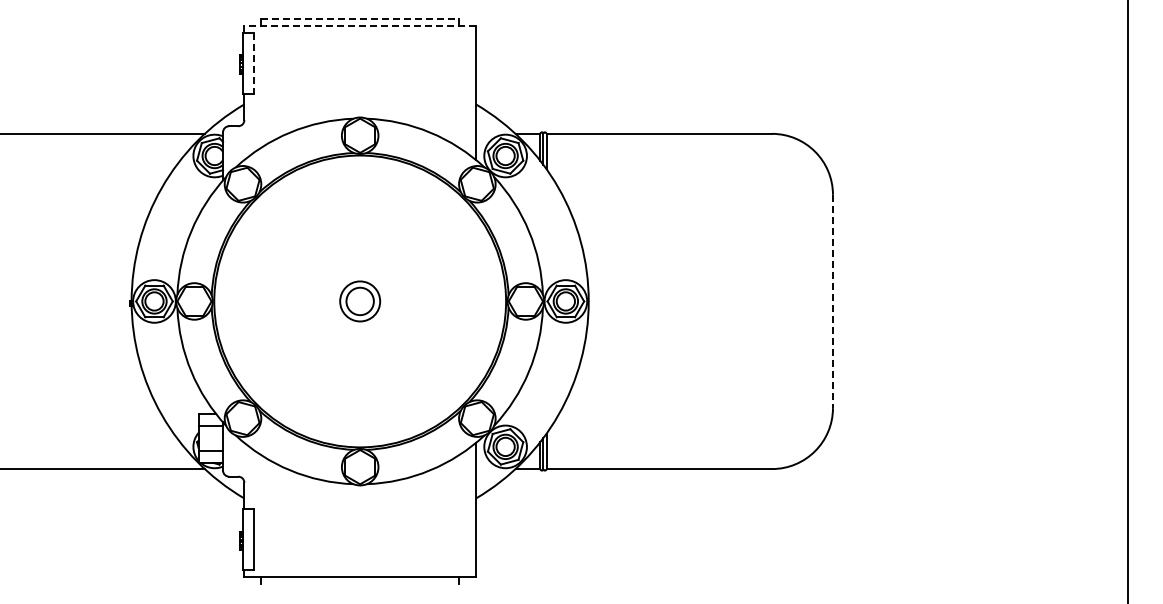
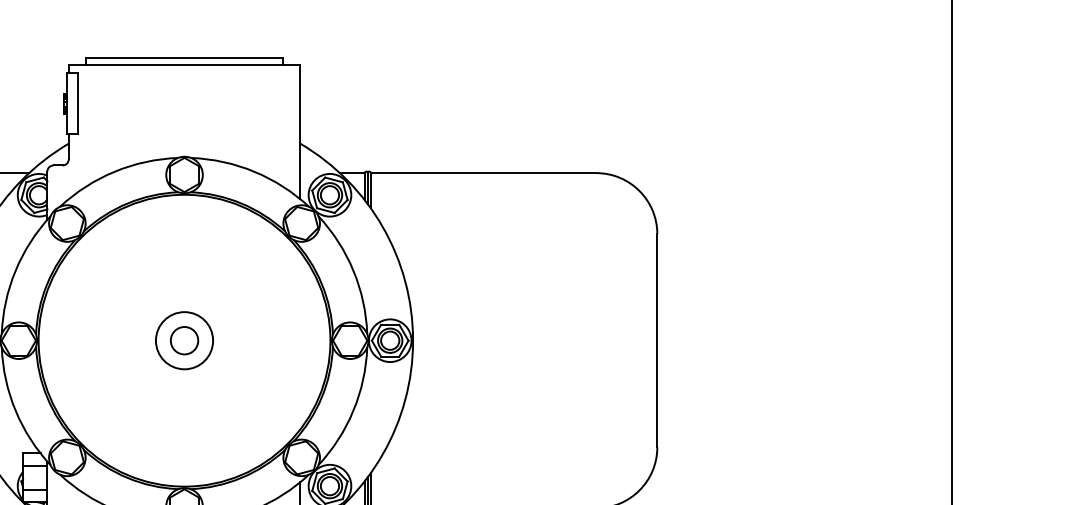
line: (360, 18) -> (184, 57), dashed -> solid
line: (360, 25) -> (184, 64), dashed -> solid
line: (253, 64) -> (77, 103), dashed -> solid
circle: (359, 301) -> (183, 340), size x1.43
line: (832, 301) -> (656, 340), dashed -> solid

